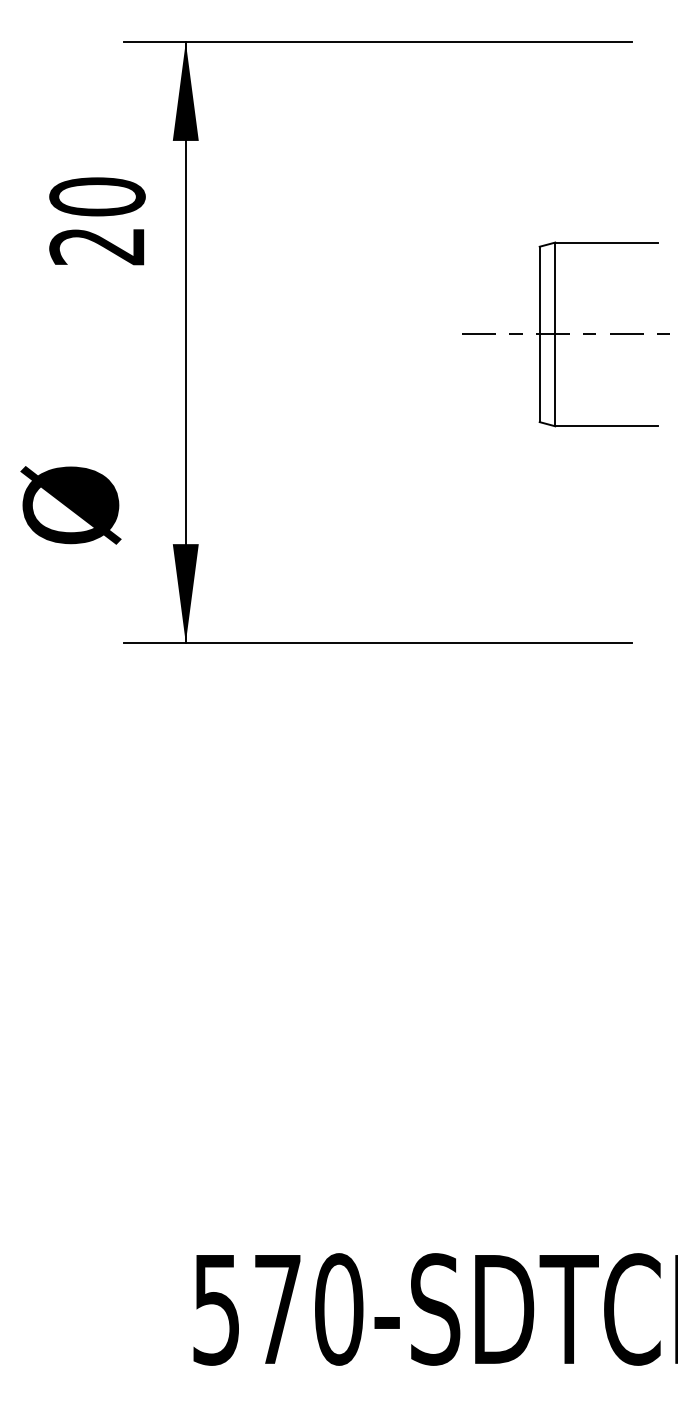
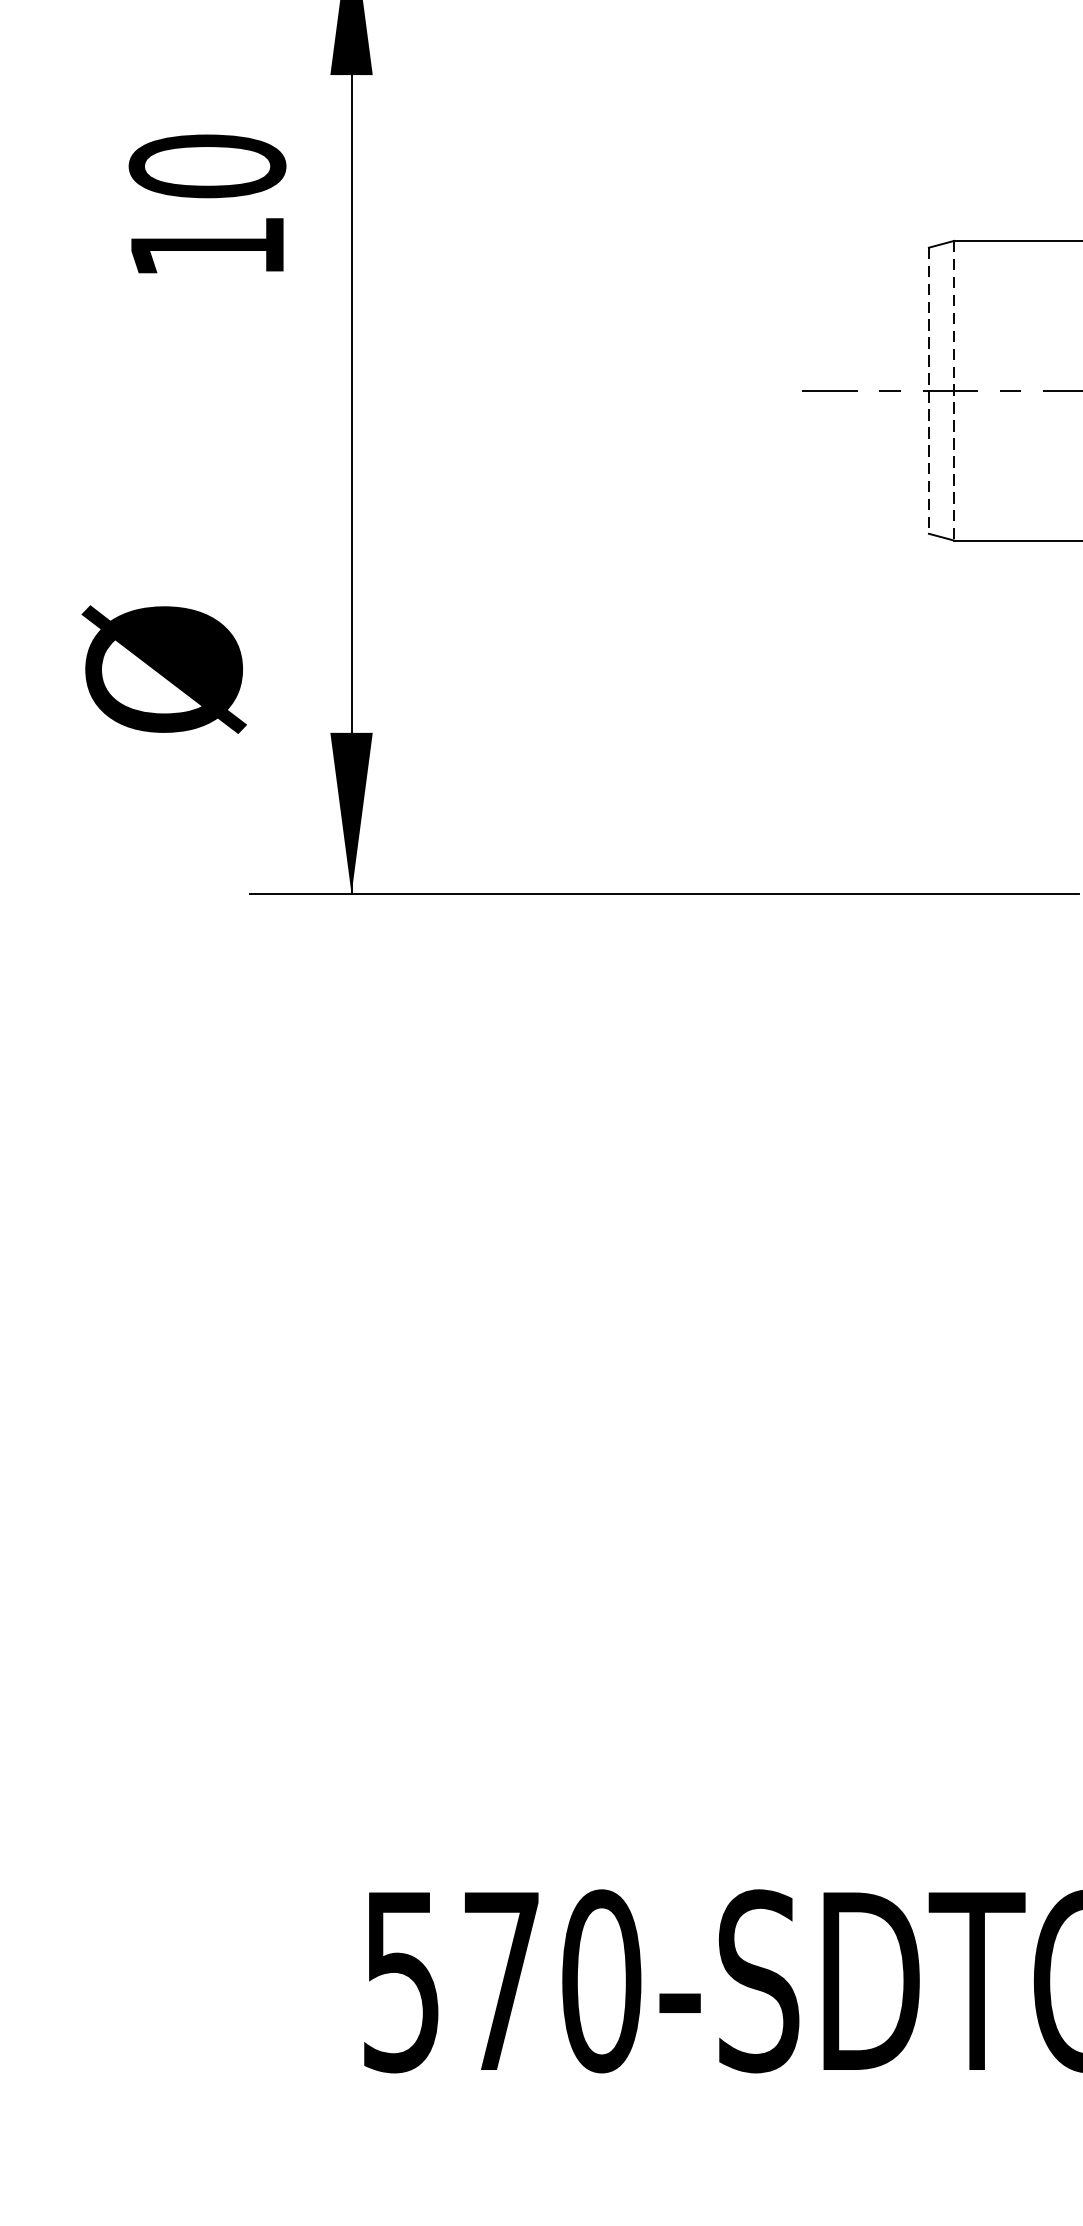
text: (96, 246) -> (205, 247), 20 -> 10
line: (539, 334) -> (928, 390), solid -> dashed
line: (555, 334) -> (954, 390), solid -> dashed

